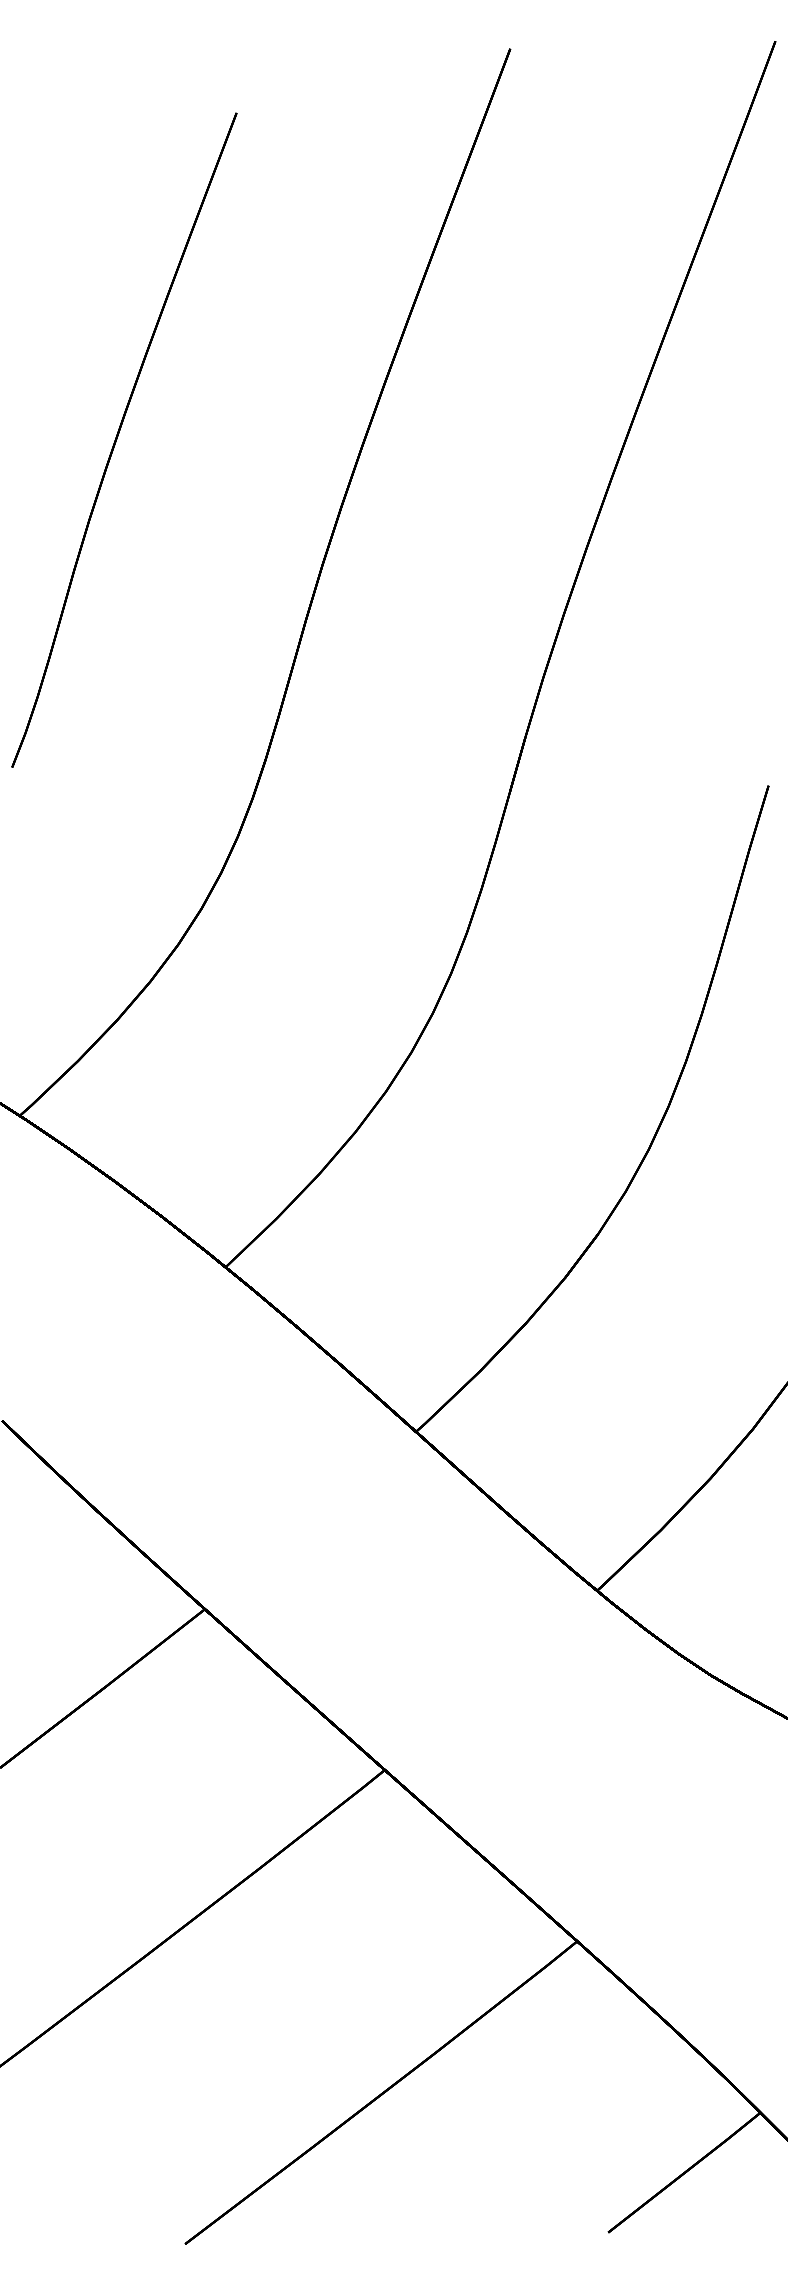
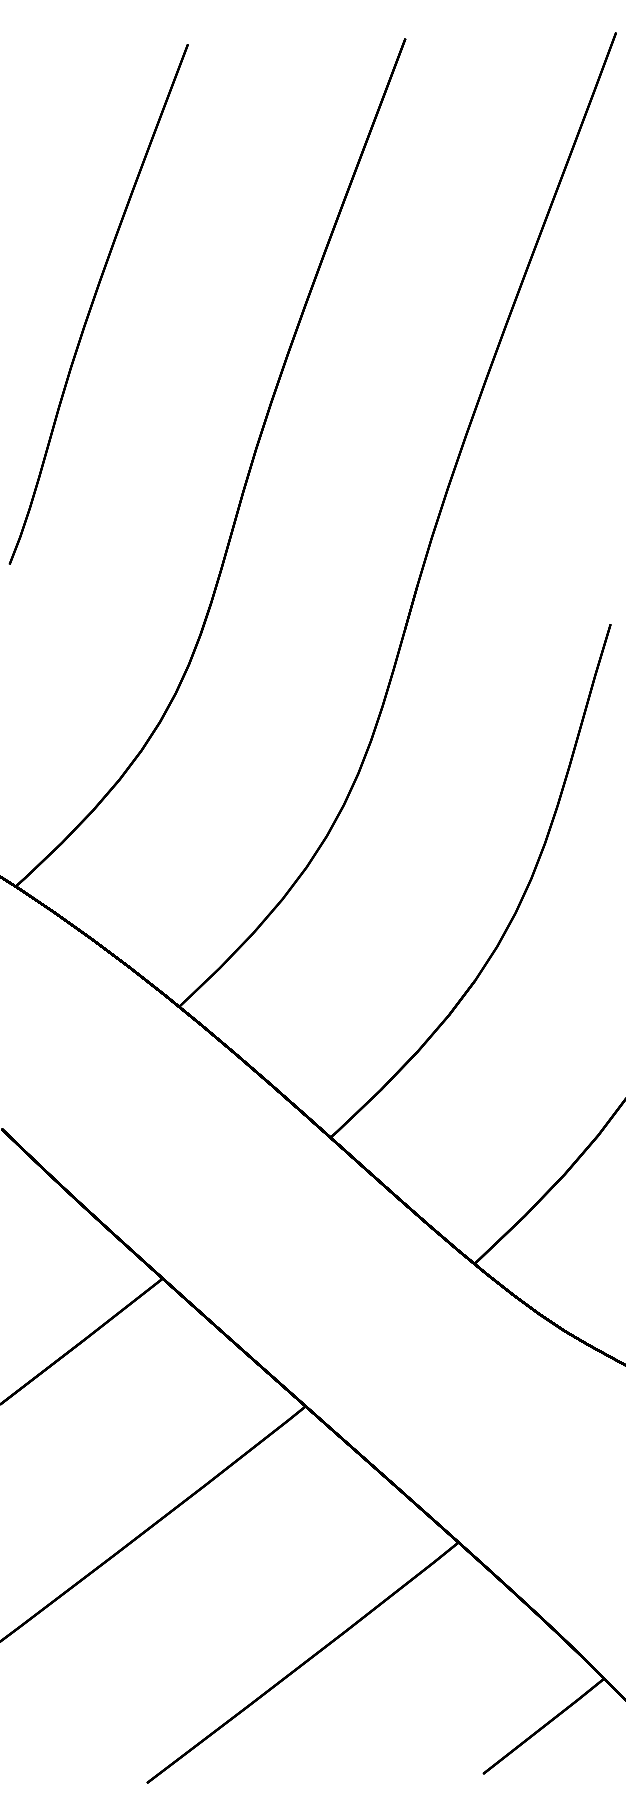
part: (118, 436) -> (94, 301), moved

